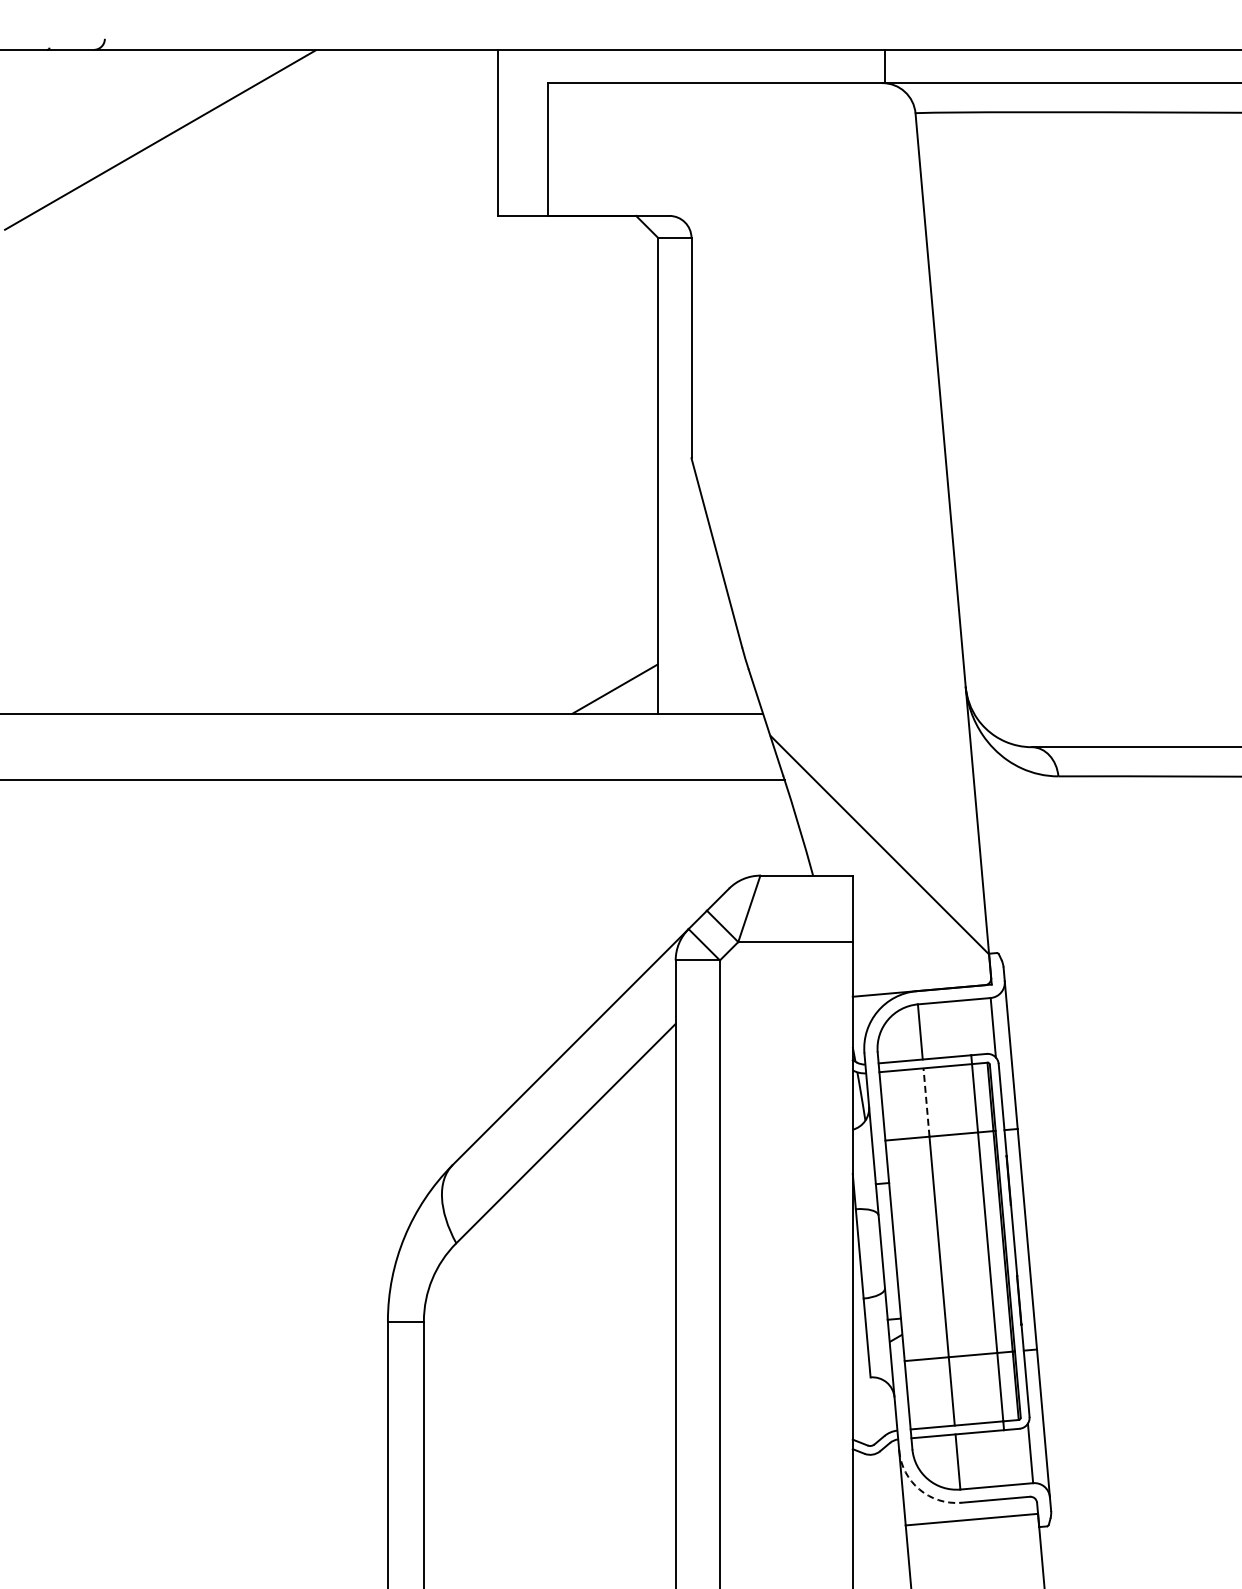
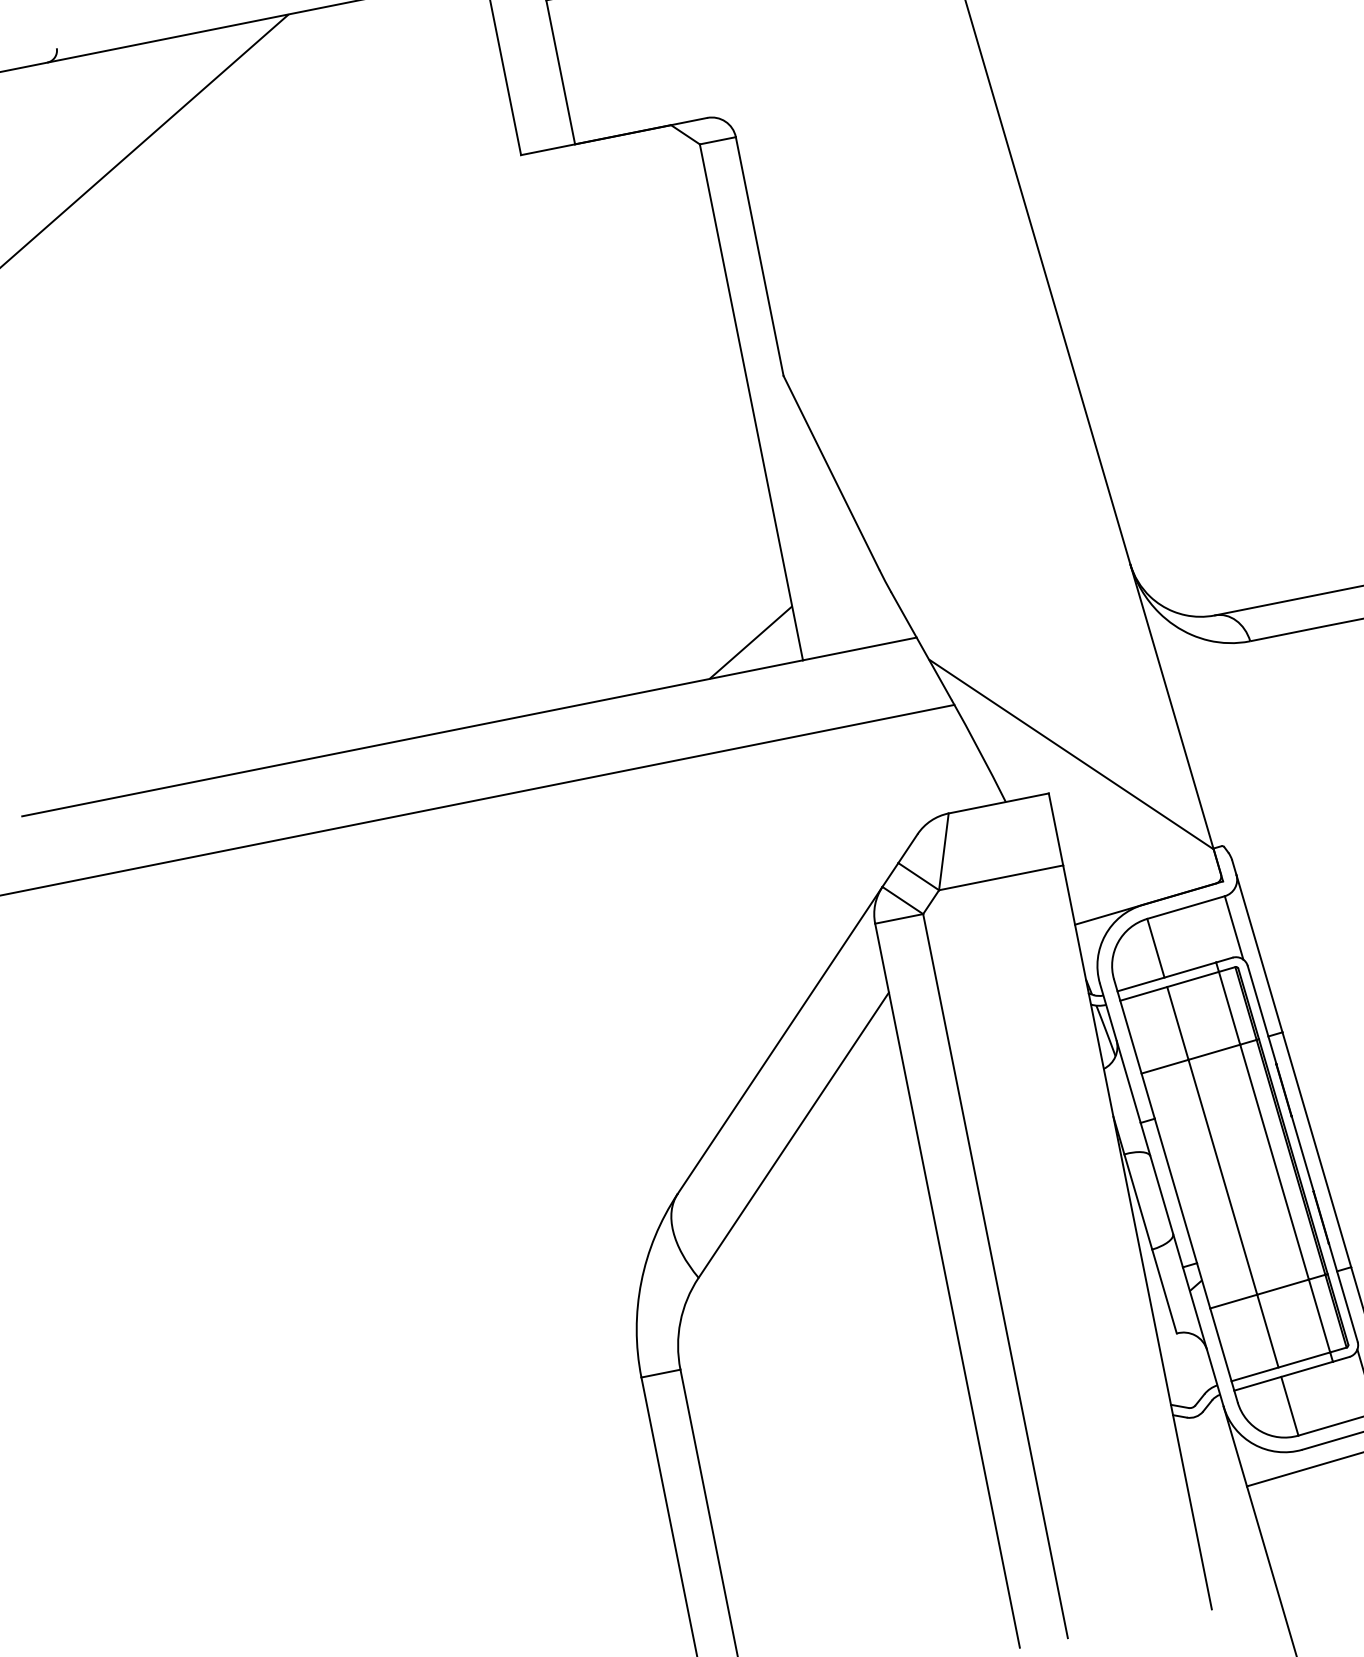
line: (926, 1102) -> (1177, 1023), dashed -> solid
arc: (919, 1489) -> (1254, 1444), dashed -> solid

